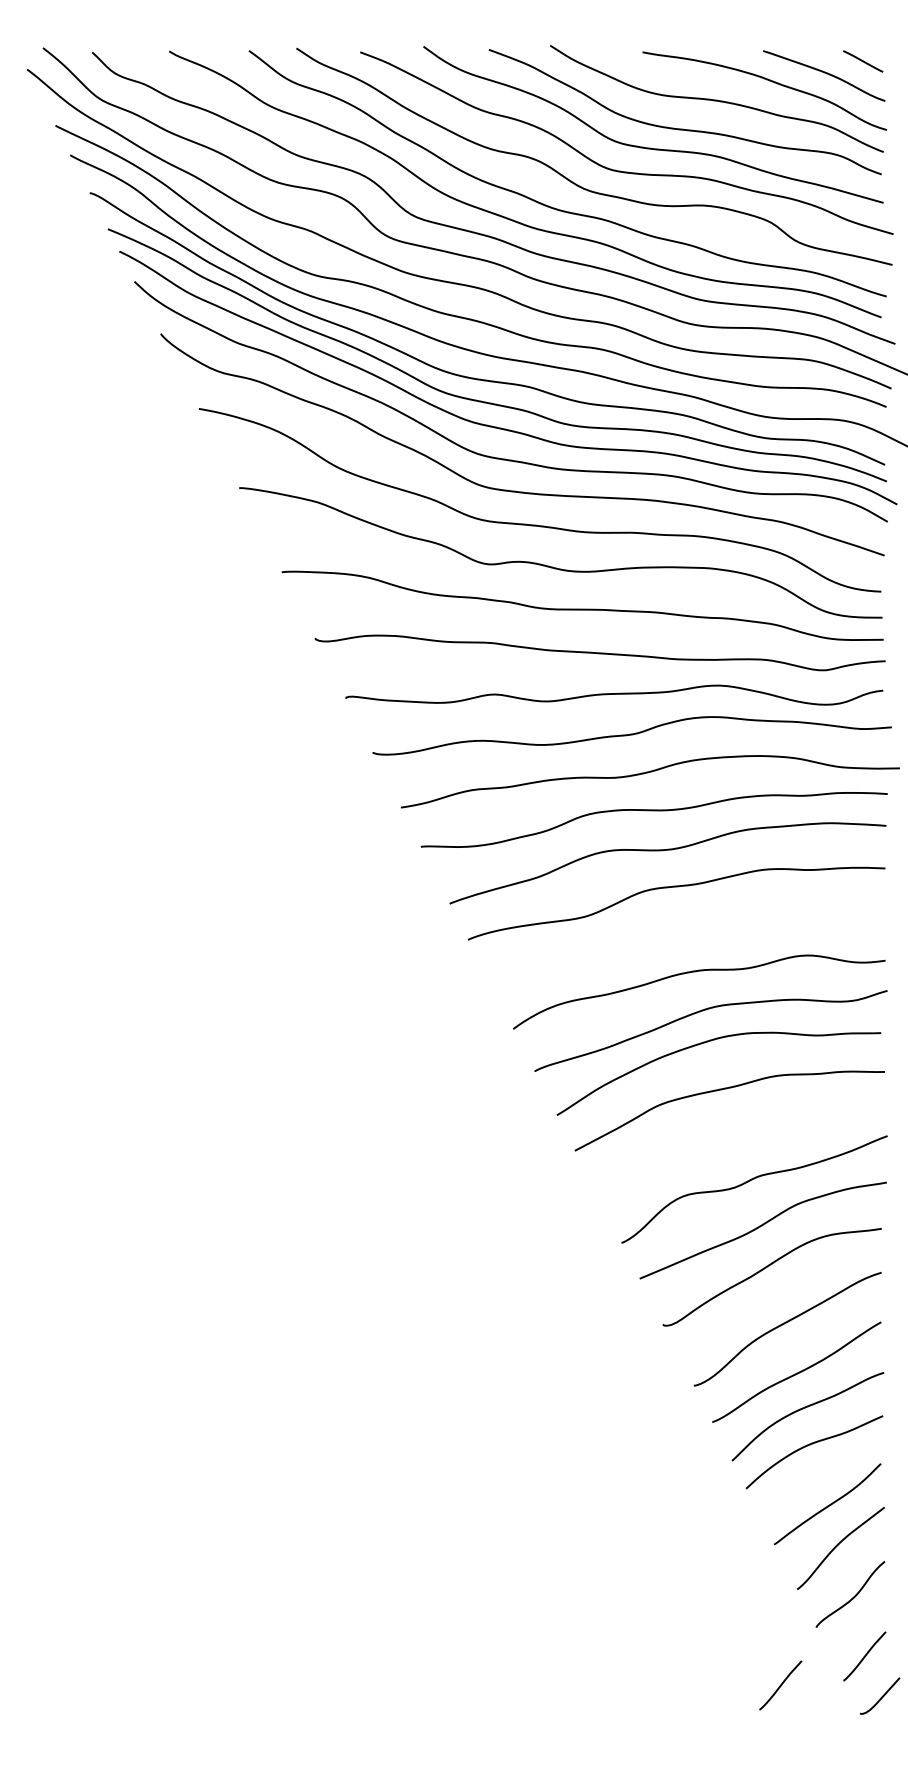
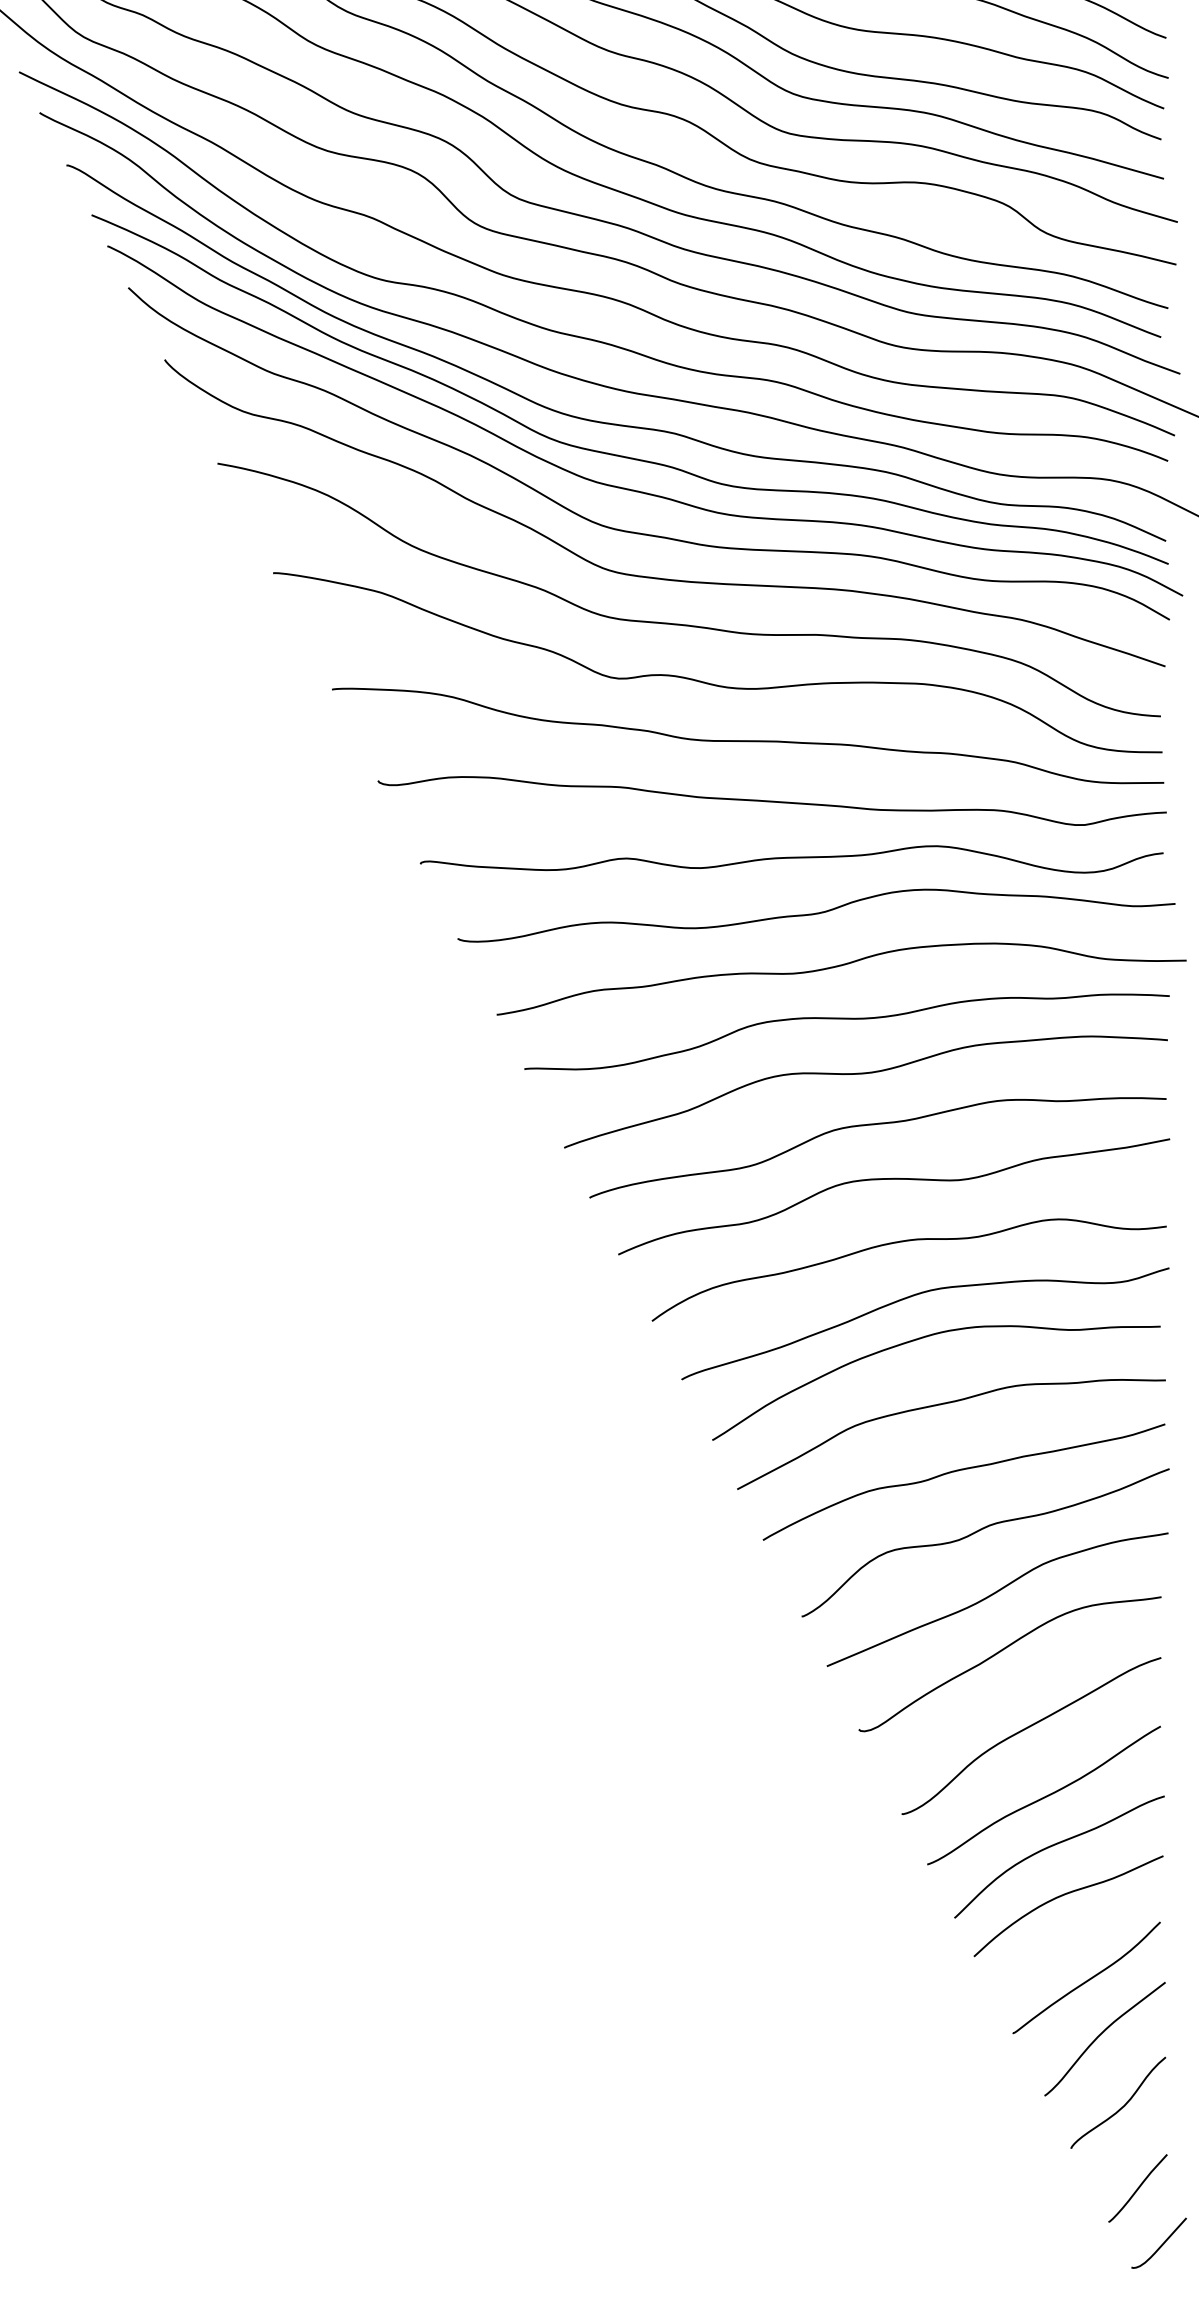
curve: (687, 927) -> (892, 1180), added
curve: (738, 1137) -> (963, 1470), added
curve: (780, 1685) -> (1021, 2228), removed

